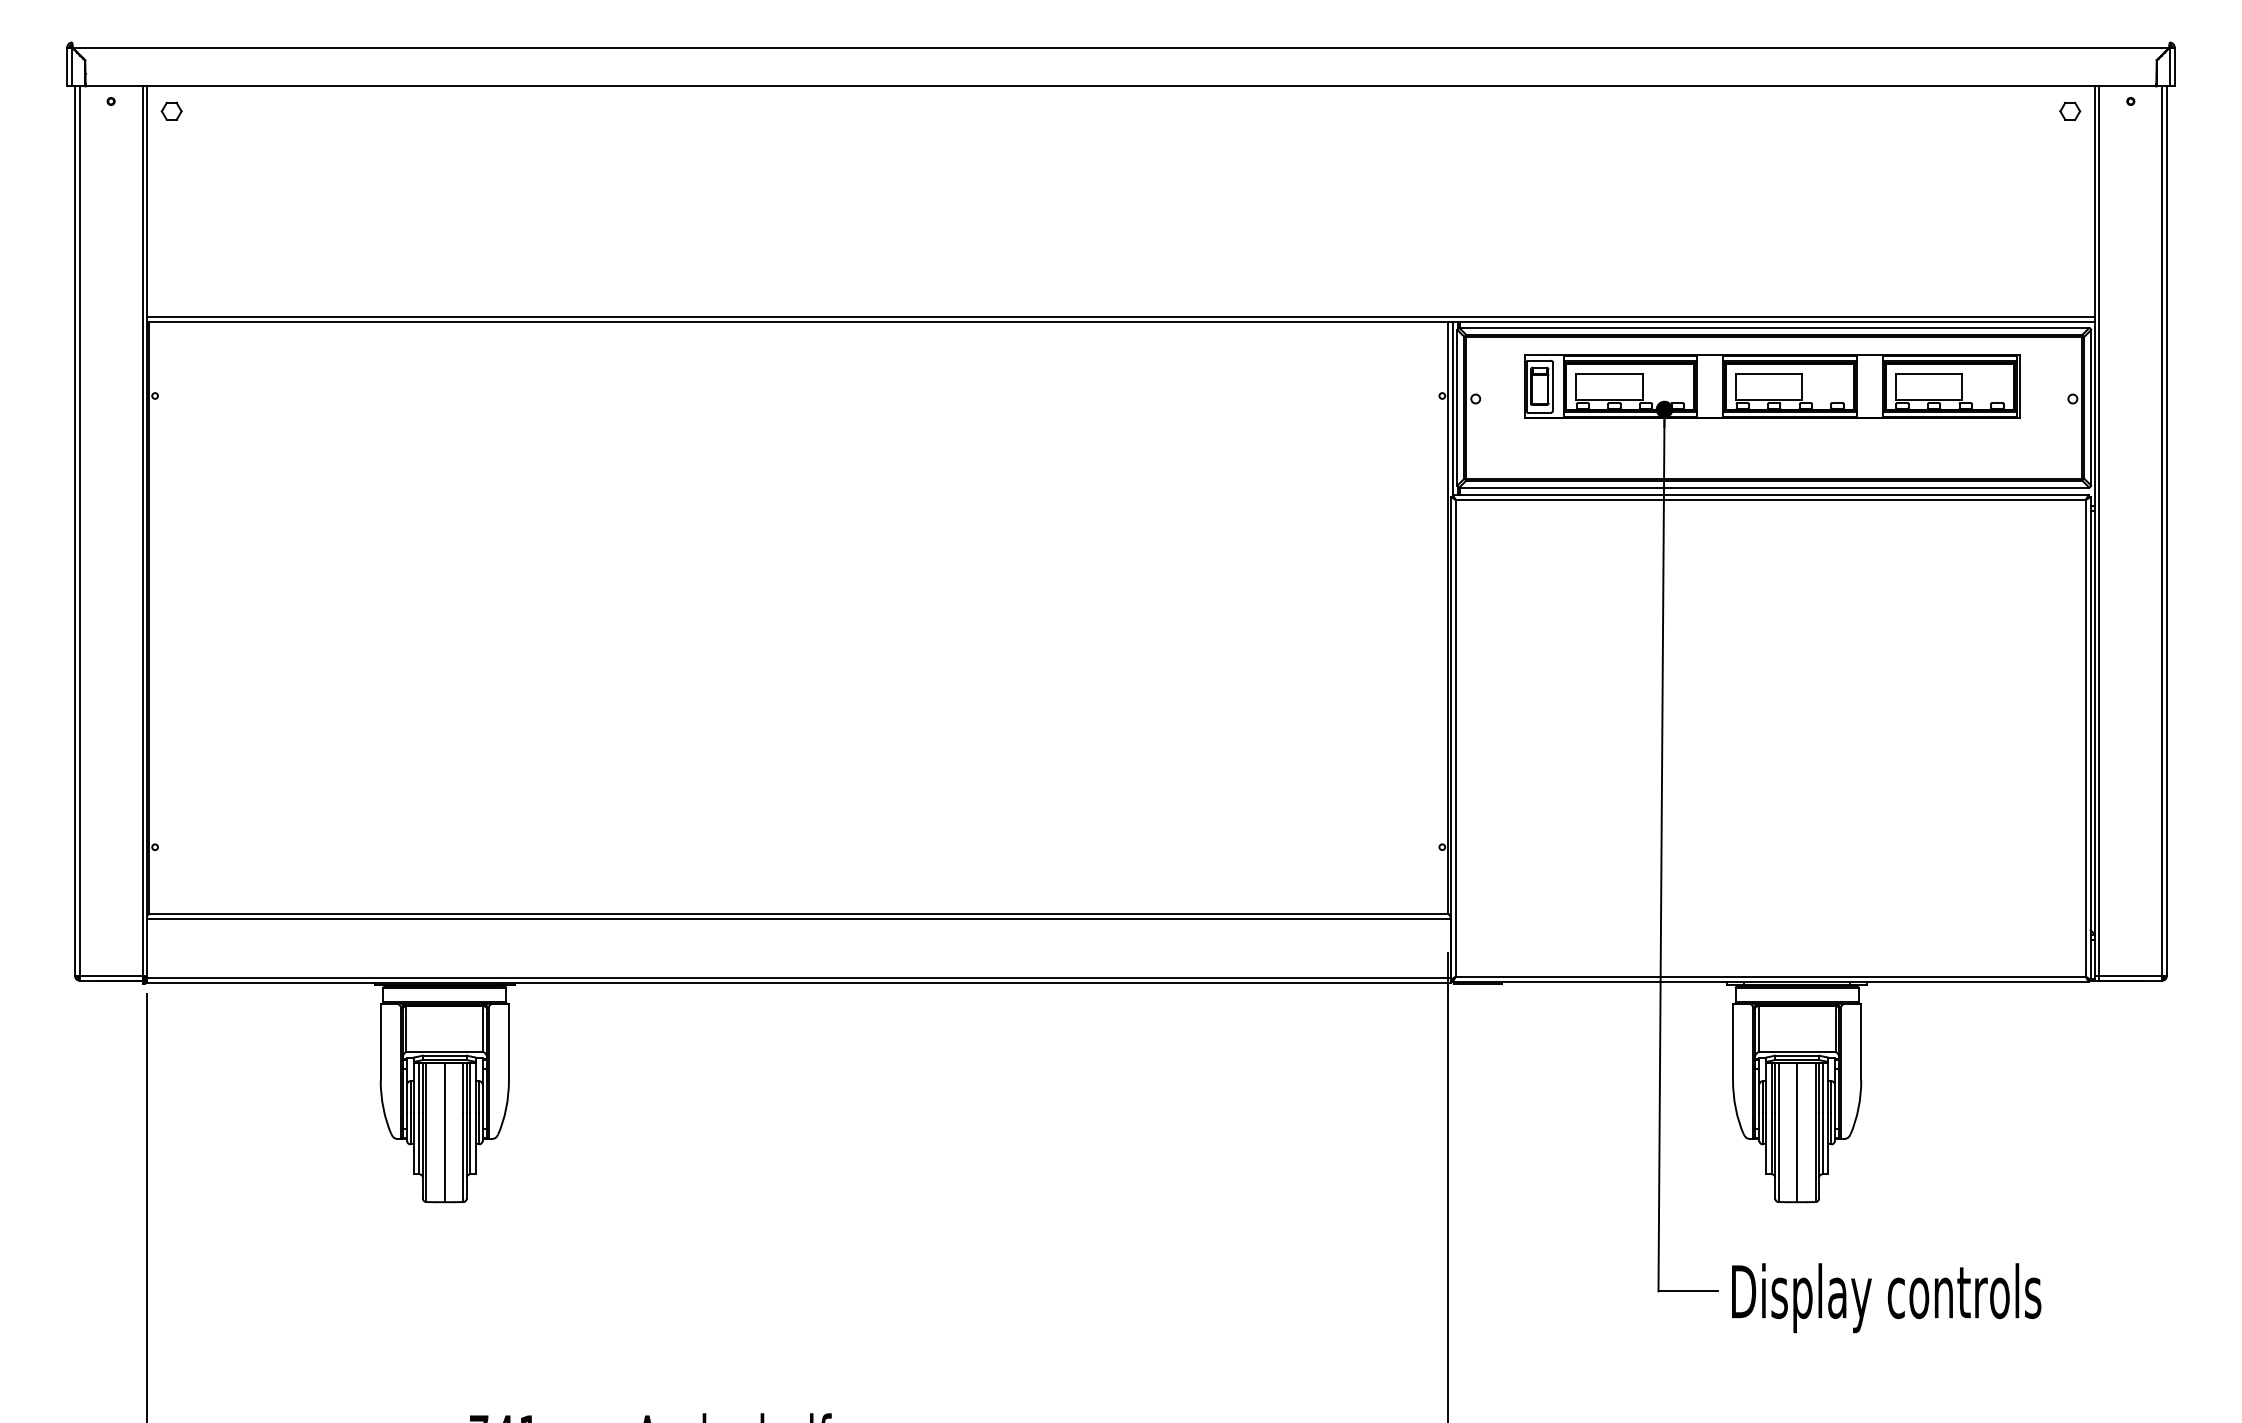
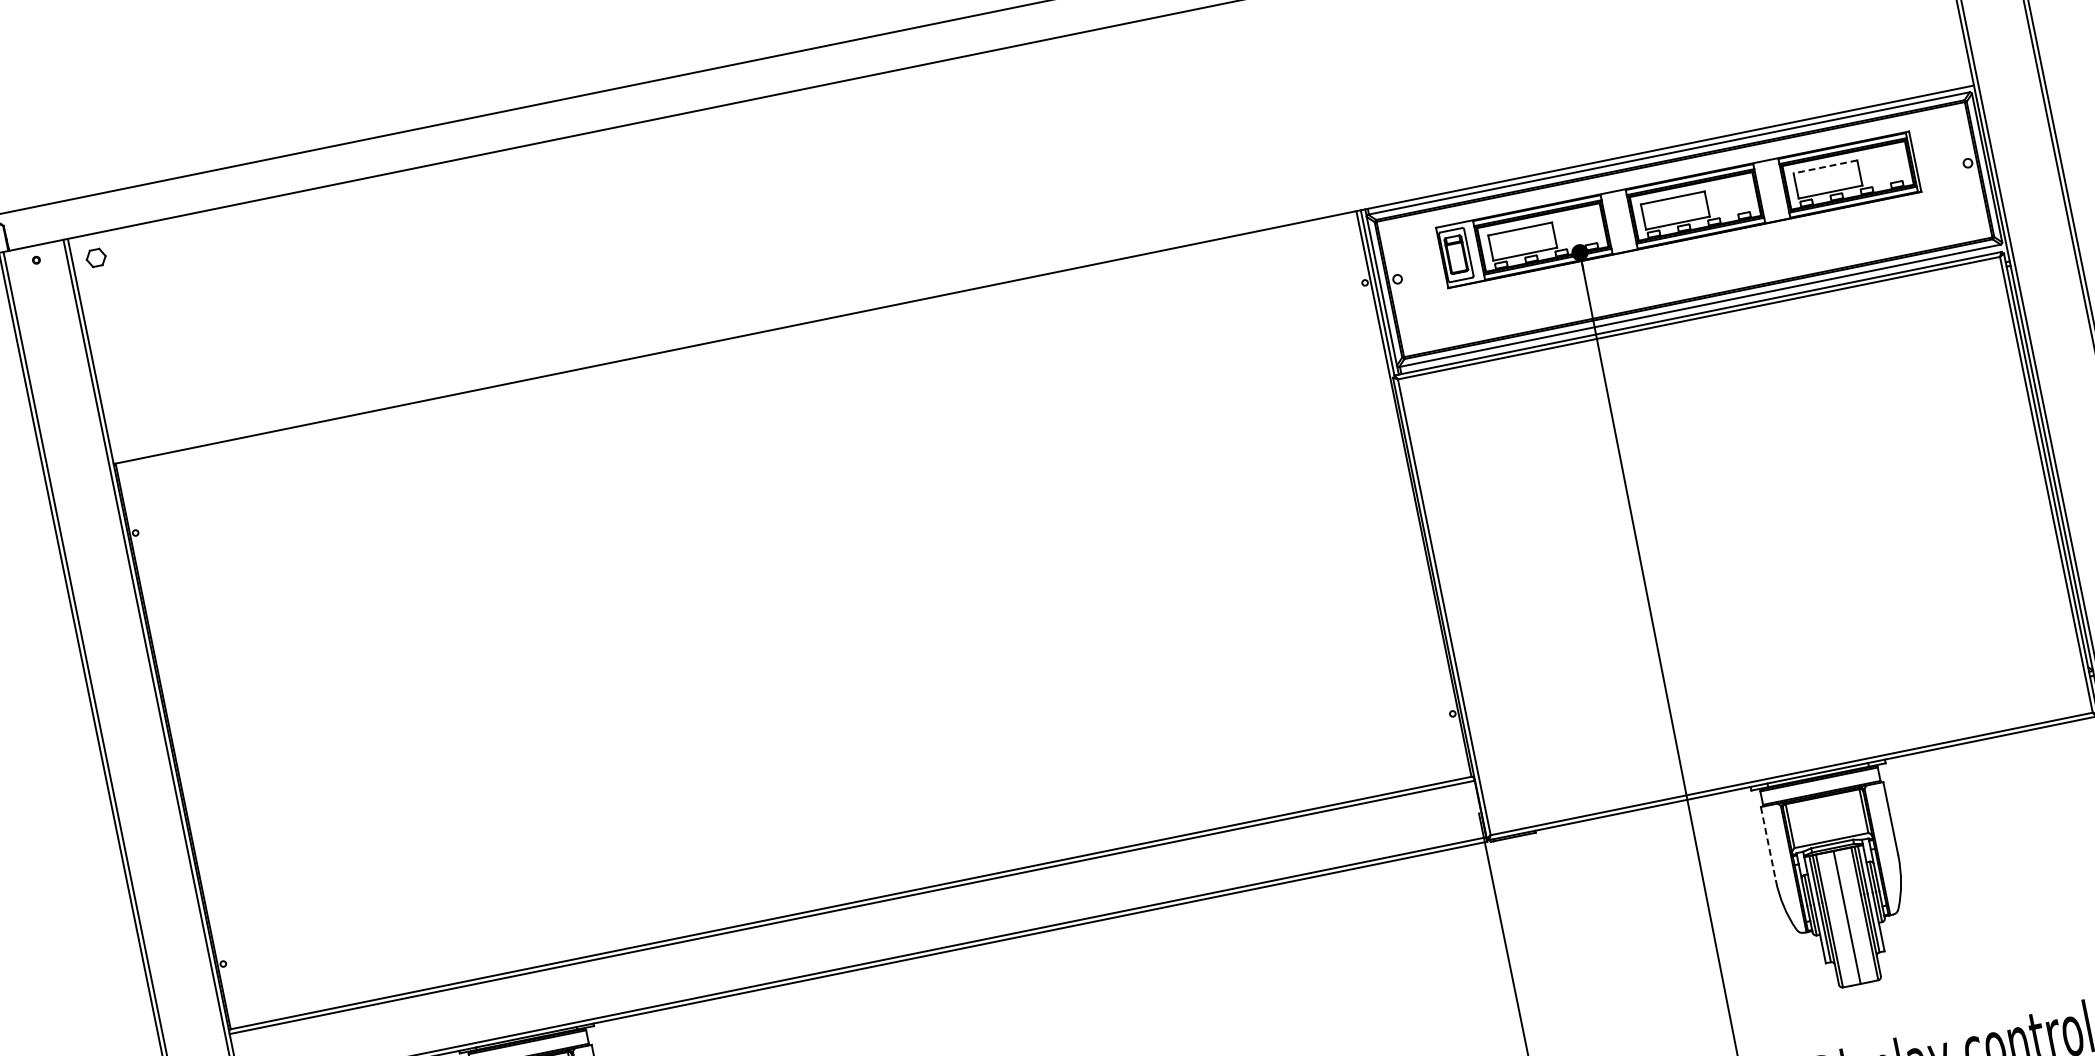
line: (1120, 317) -> (1042, 270), removed
line: (1928, 373) -> (1825, 166), solid -> dashed
line: (1733, 1042) -> (1768, 843), solid -> dashed

